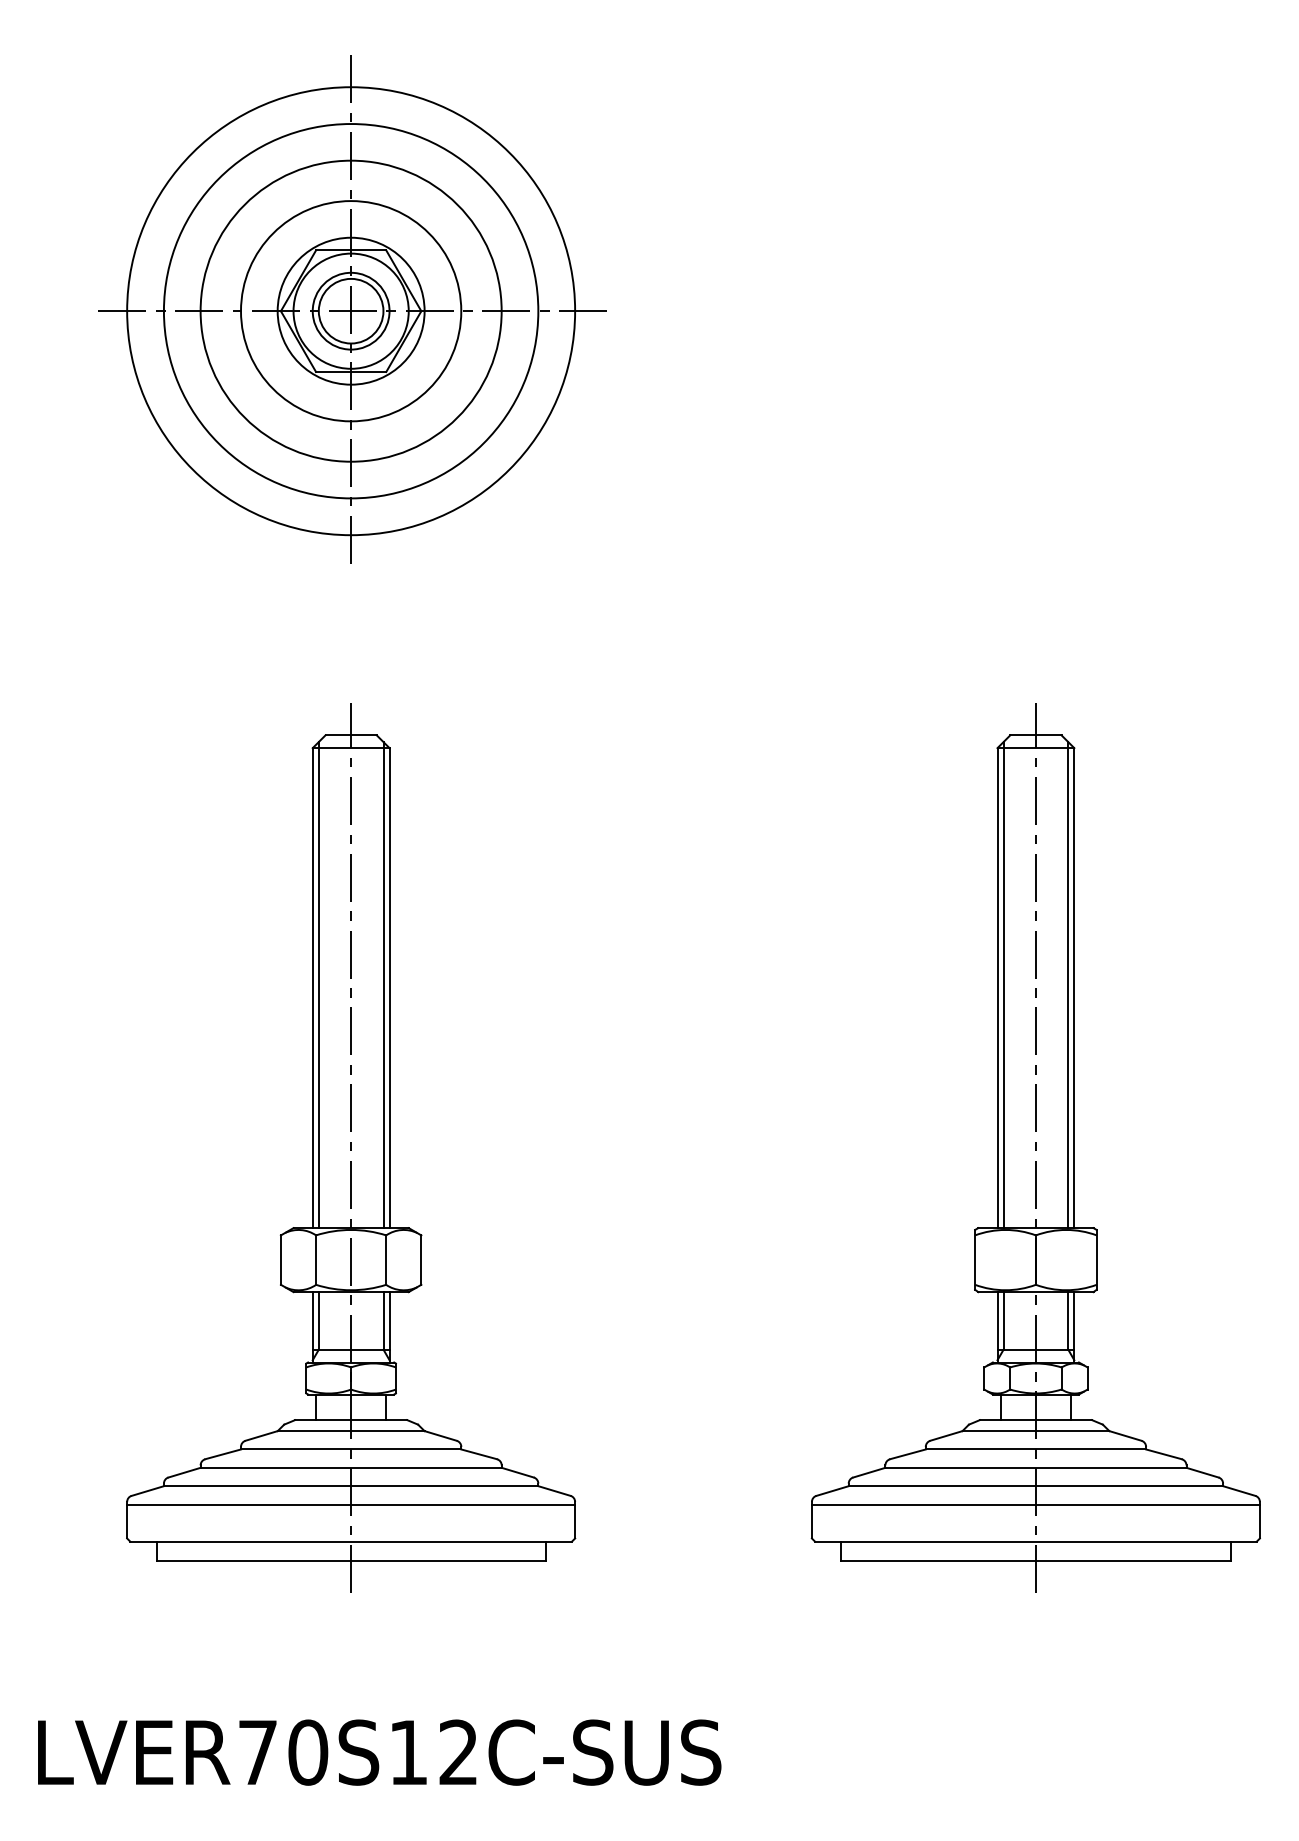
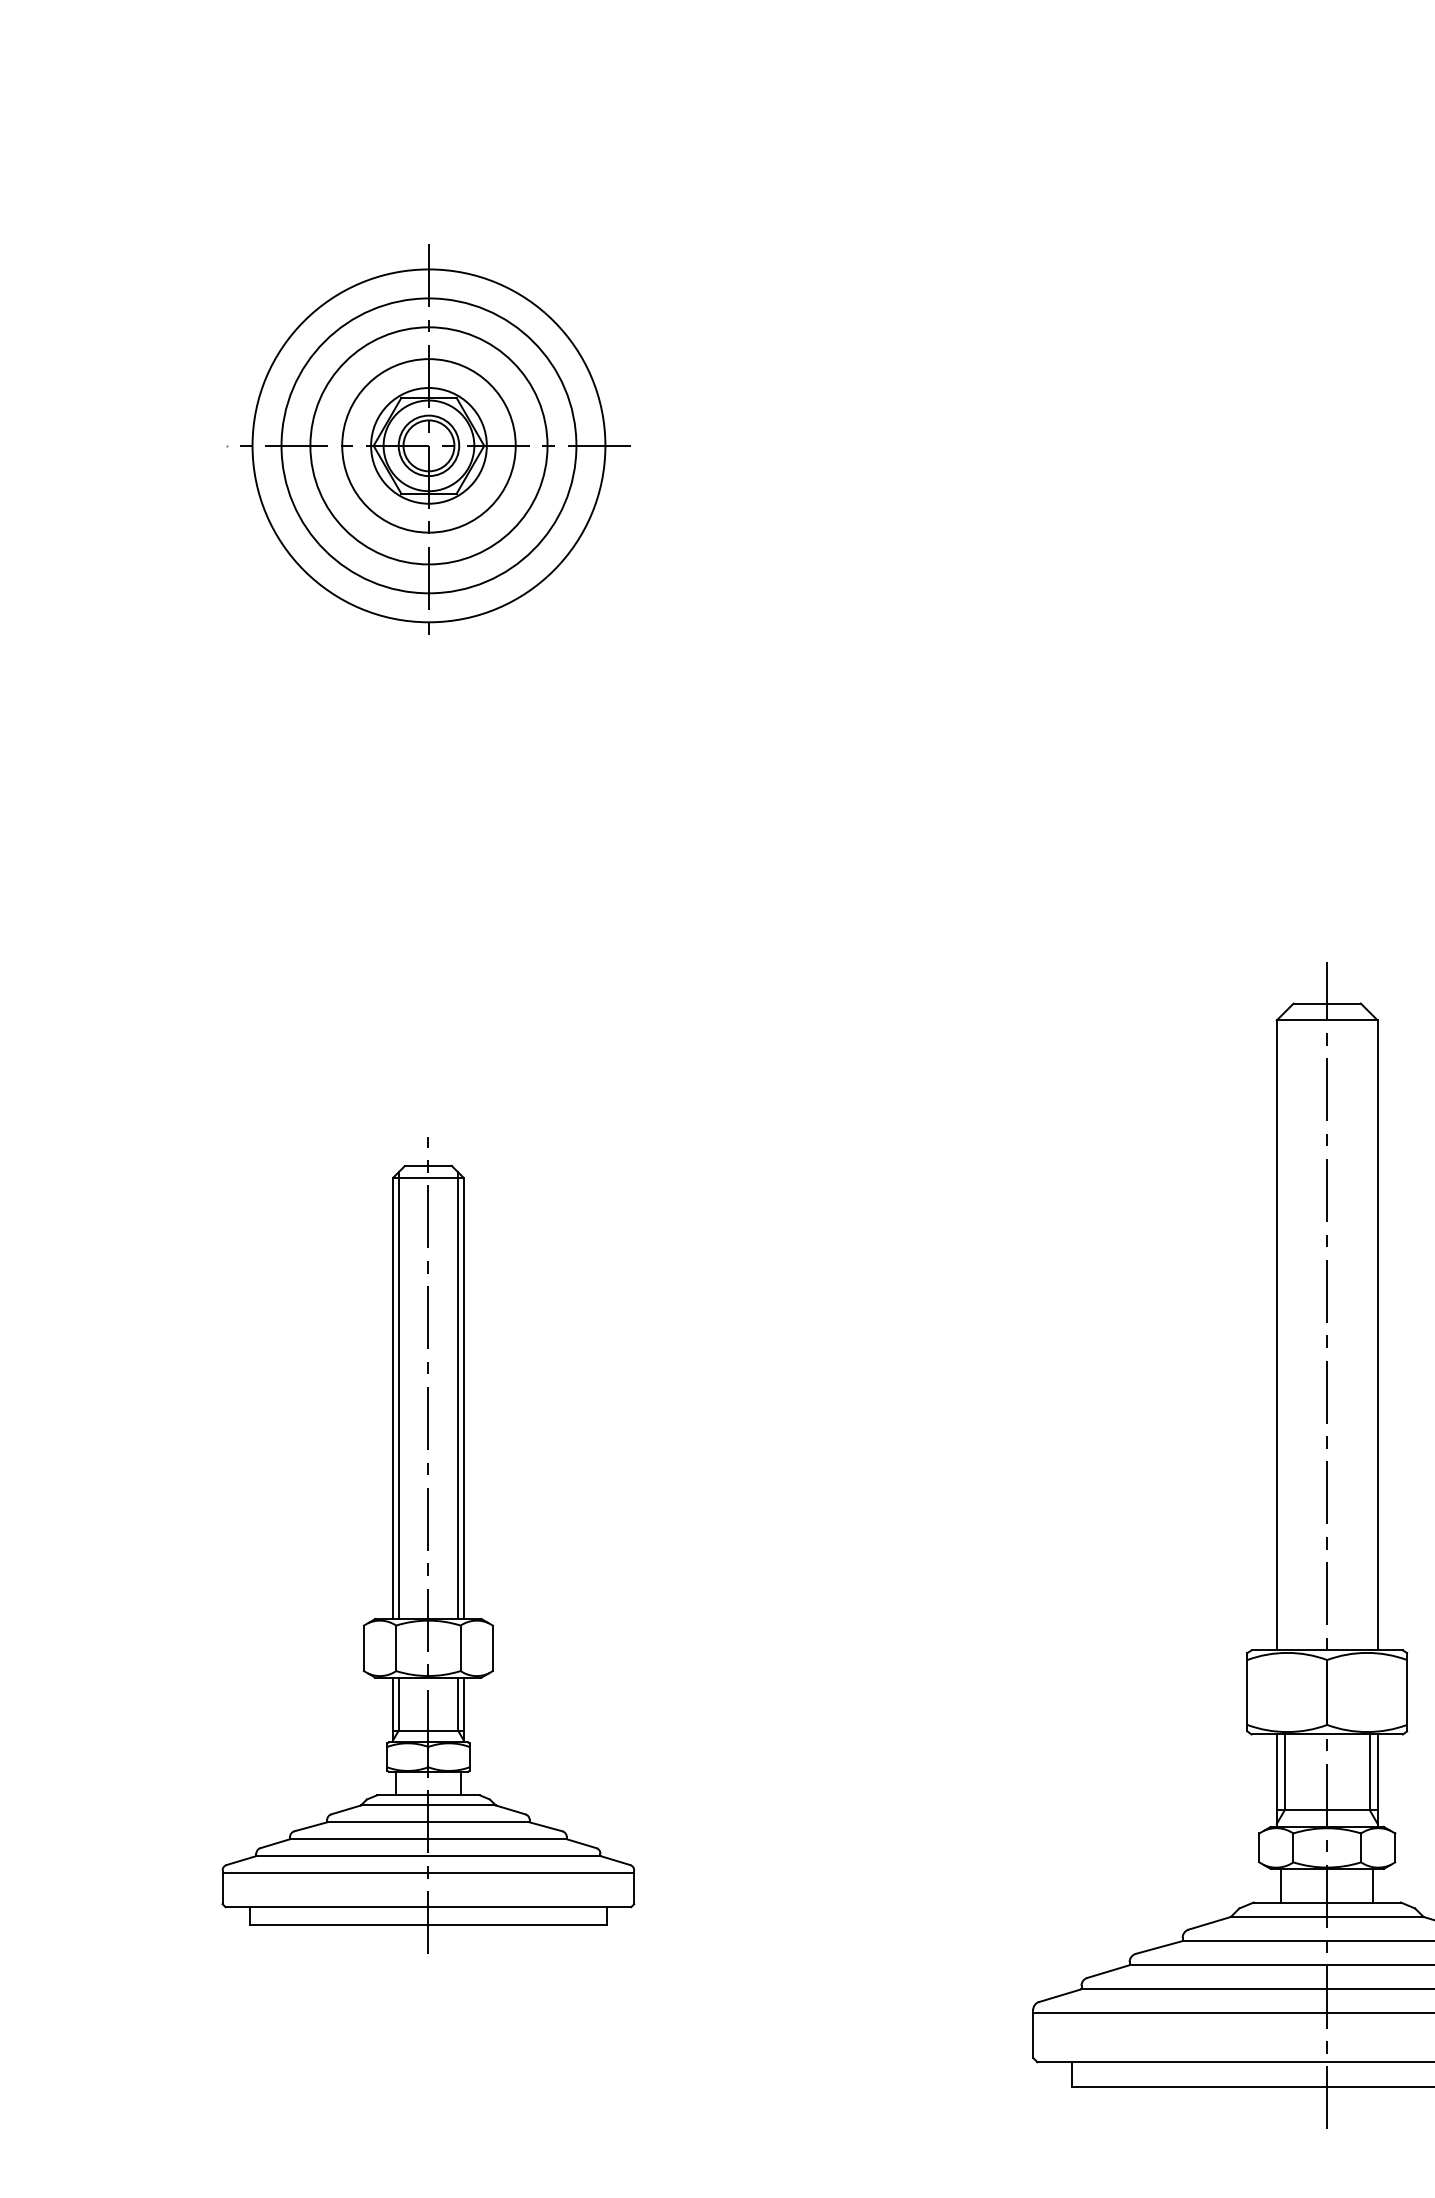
part: (352, 309) -> (430, 444), size x0.6
line: (1003, 985) -> (1284, 1331), removed
line: (1068, 985) -> (1370, 1331), removed
part: (351, 1147) -> (428, 1544), size x0.7

